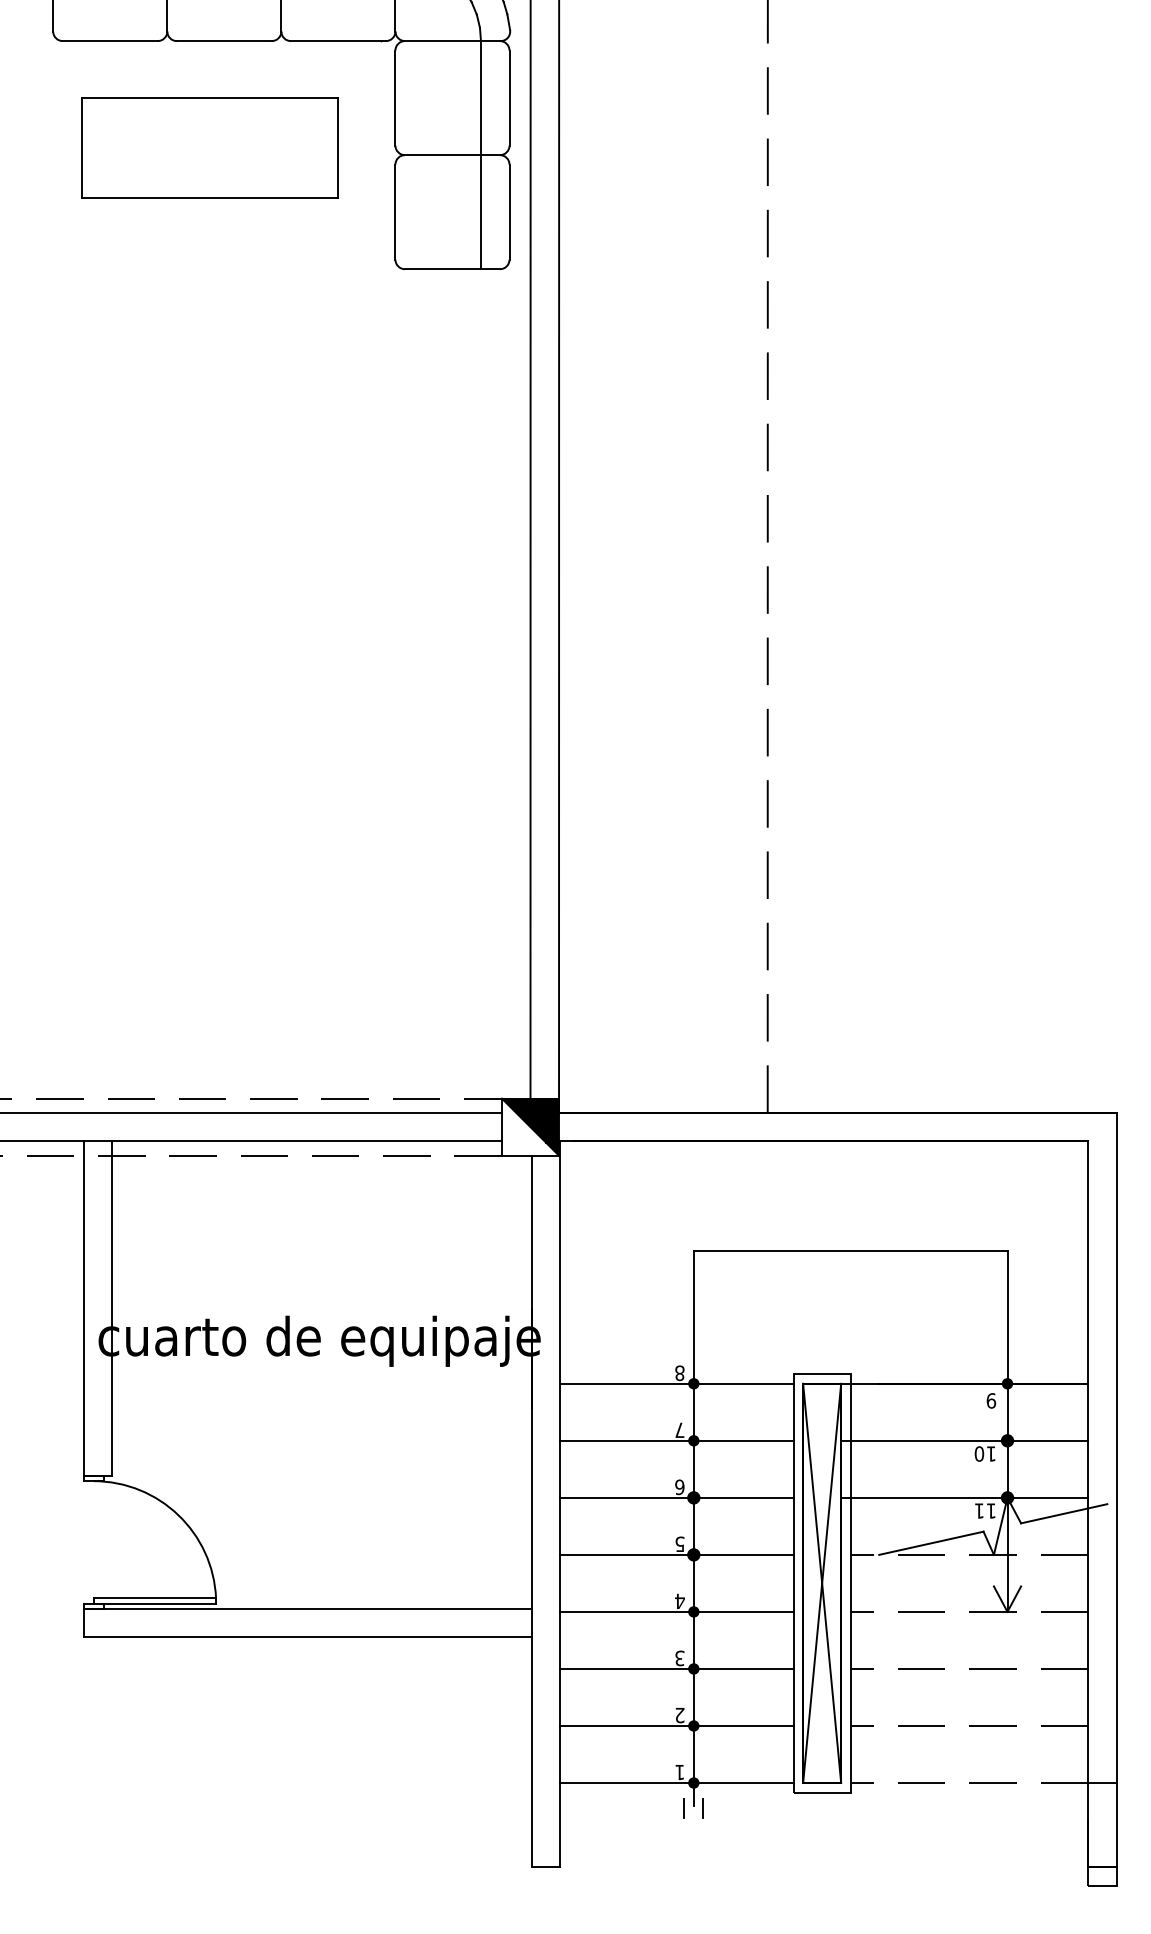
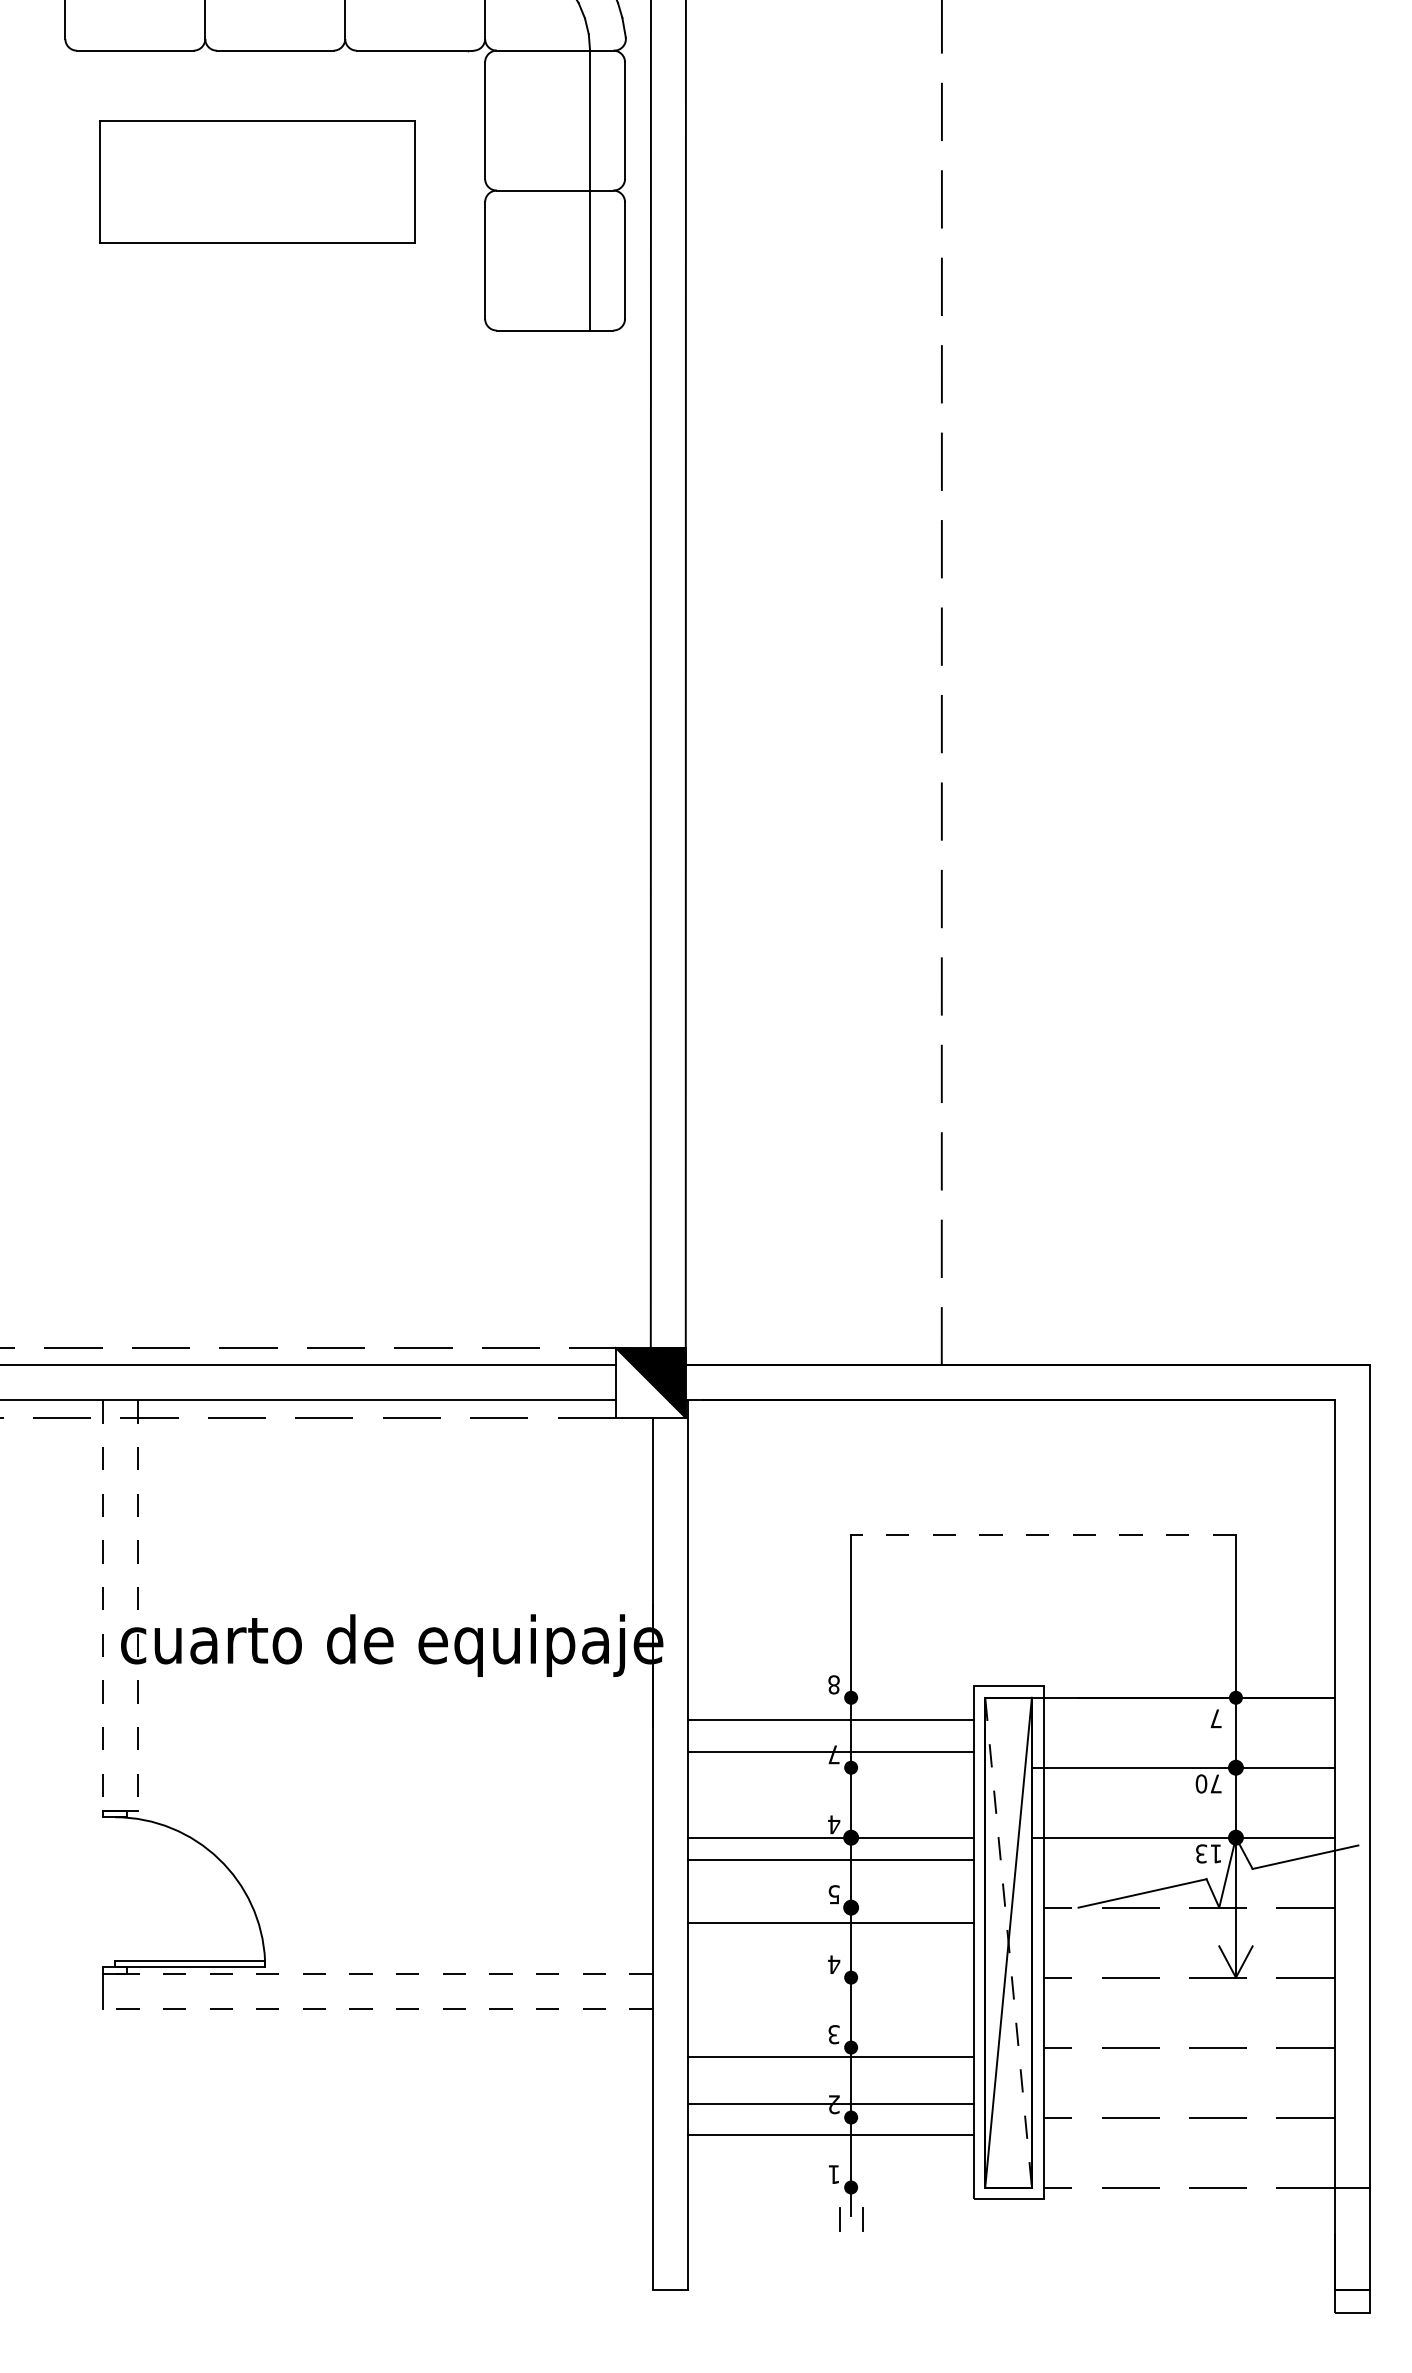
line: (850, 1250) -> (1043, 1534), solid -> dashed
line: (83, 1309) -> (102, 1606), solid -> dashed
line: (112, 1309) -> (137, 1606), solid -> dashed
line: (676, 1383) -> (830, 1751), moved
text: (990, 1400) -> (1215, 1718), 9 -> 7
line: (676, 1440) -> (830, 1719), moved
text: (990, 1453) -> (1215, 1783), 10 -> 70
text: (680, 1487) -> (834, 1824), 6 -> 4
text: (979, 1510) -> (1201, 1853), 11 -> 13
line: (676, 1554) -> (830, 1859), moved
line: (822, 1583) -> (1008, 1942), solid -> dashed
line: (307, 1608) -> (377, 1973), solid -> dashed
line: (676, 1611) -> (830, 1922), moved
line: (307, 1637) -> (377, 2008), solid -> dashed
line: (676, 1668) -> (830, 2103), moved
line: (676, 1725) -> (830, 2056), moved
line: (676, 1783) -> (830, 2134), moved

